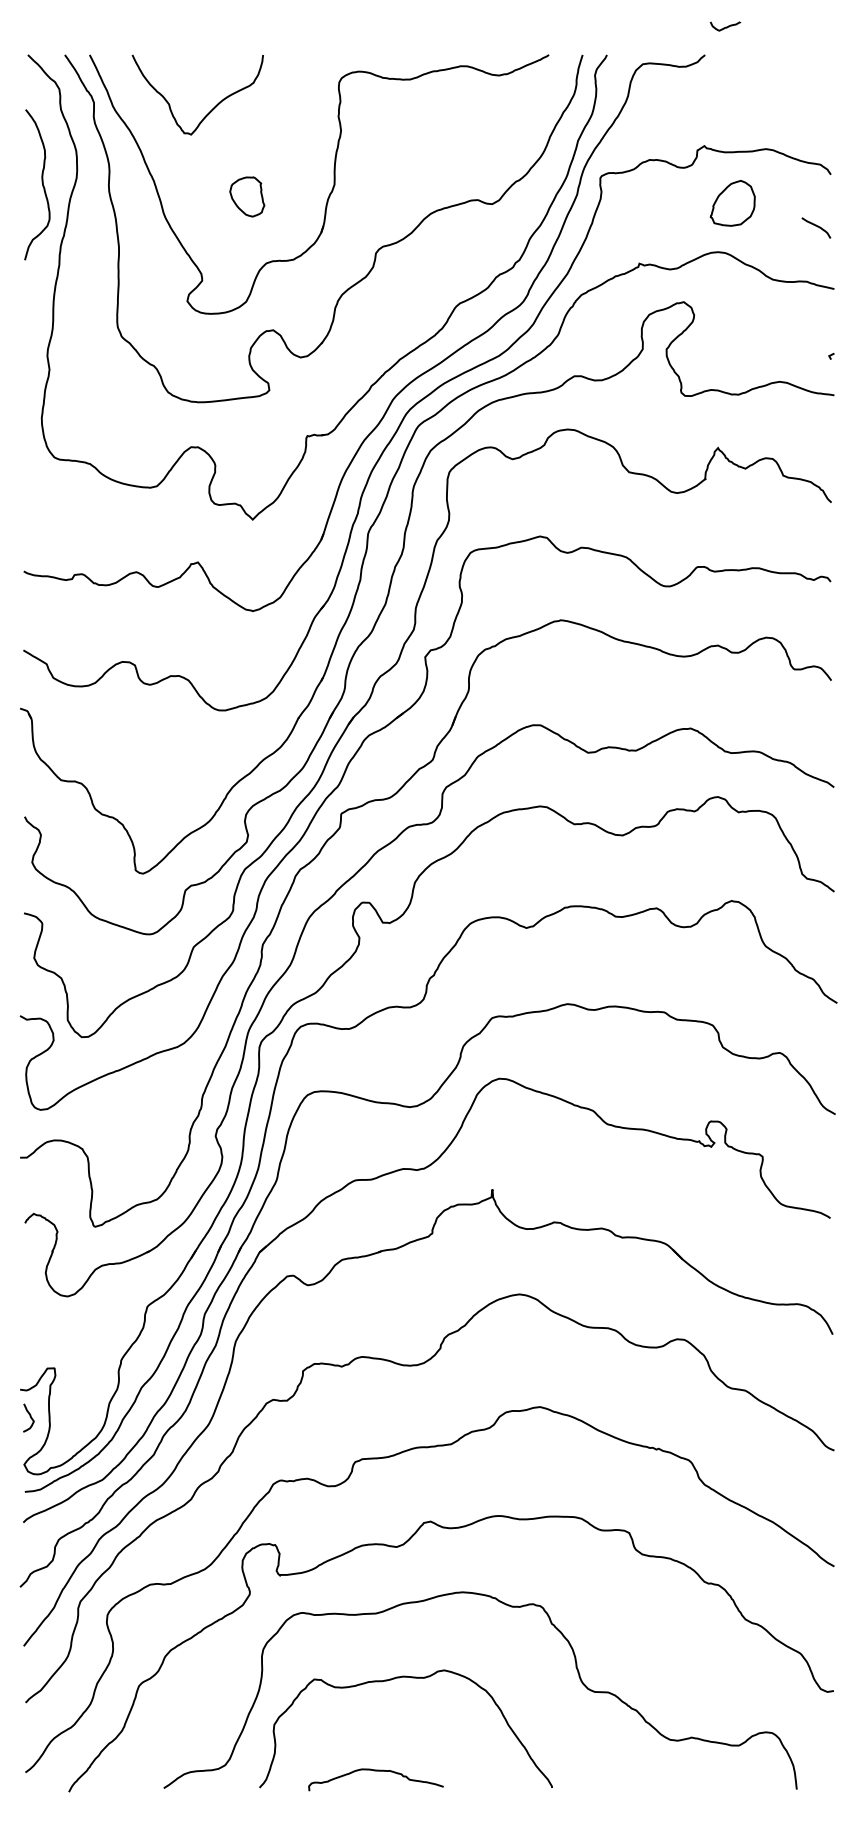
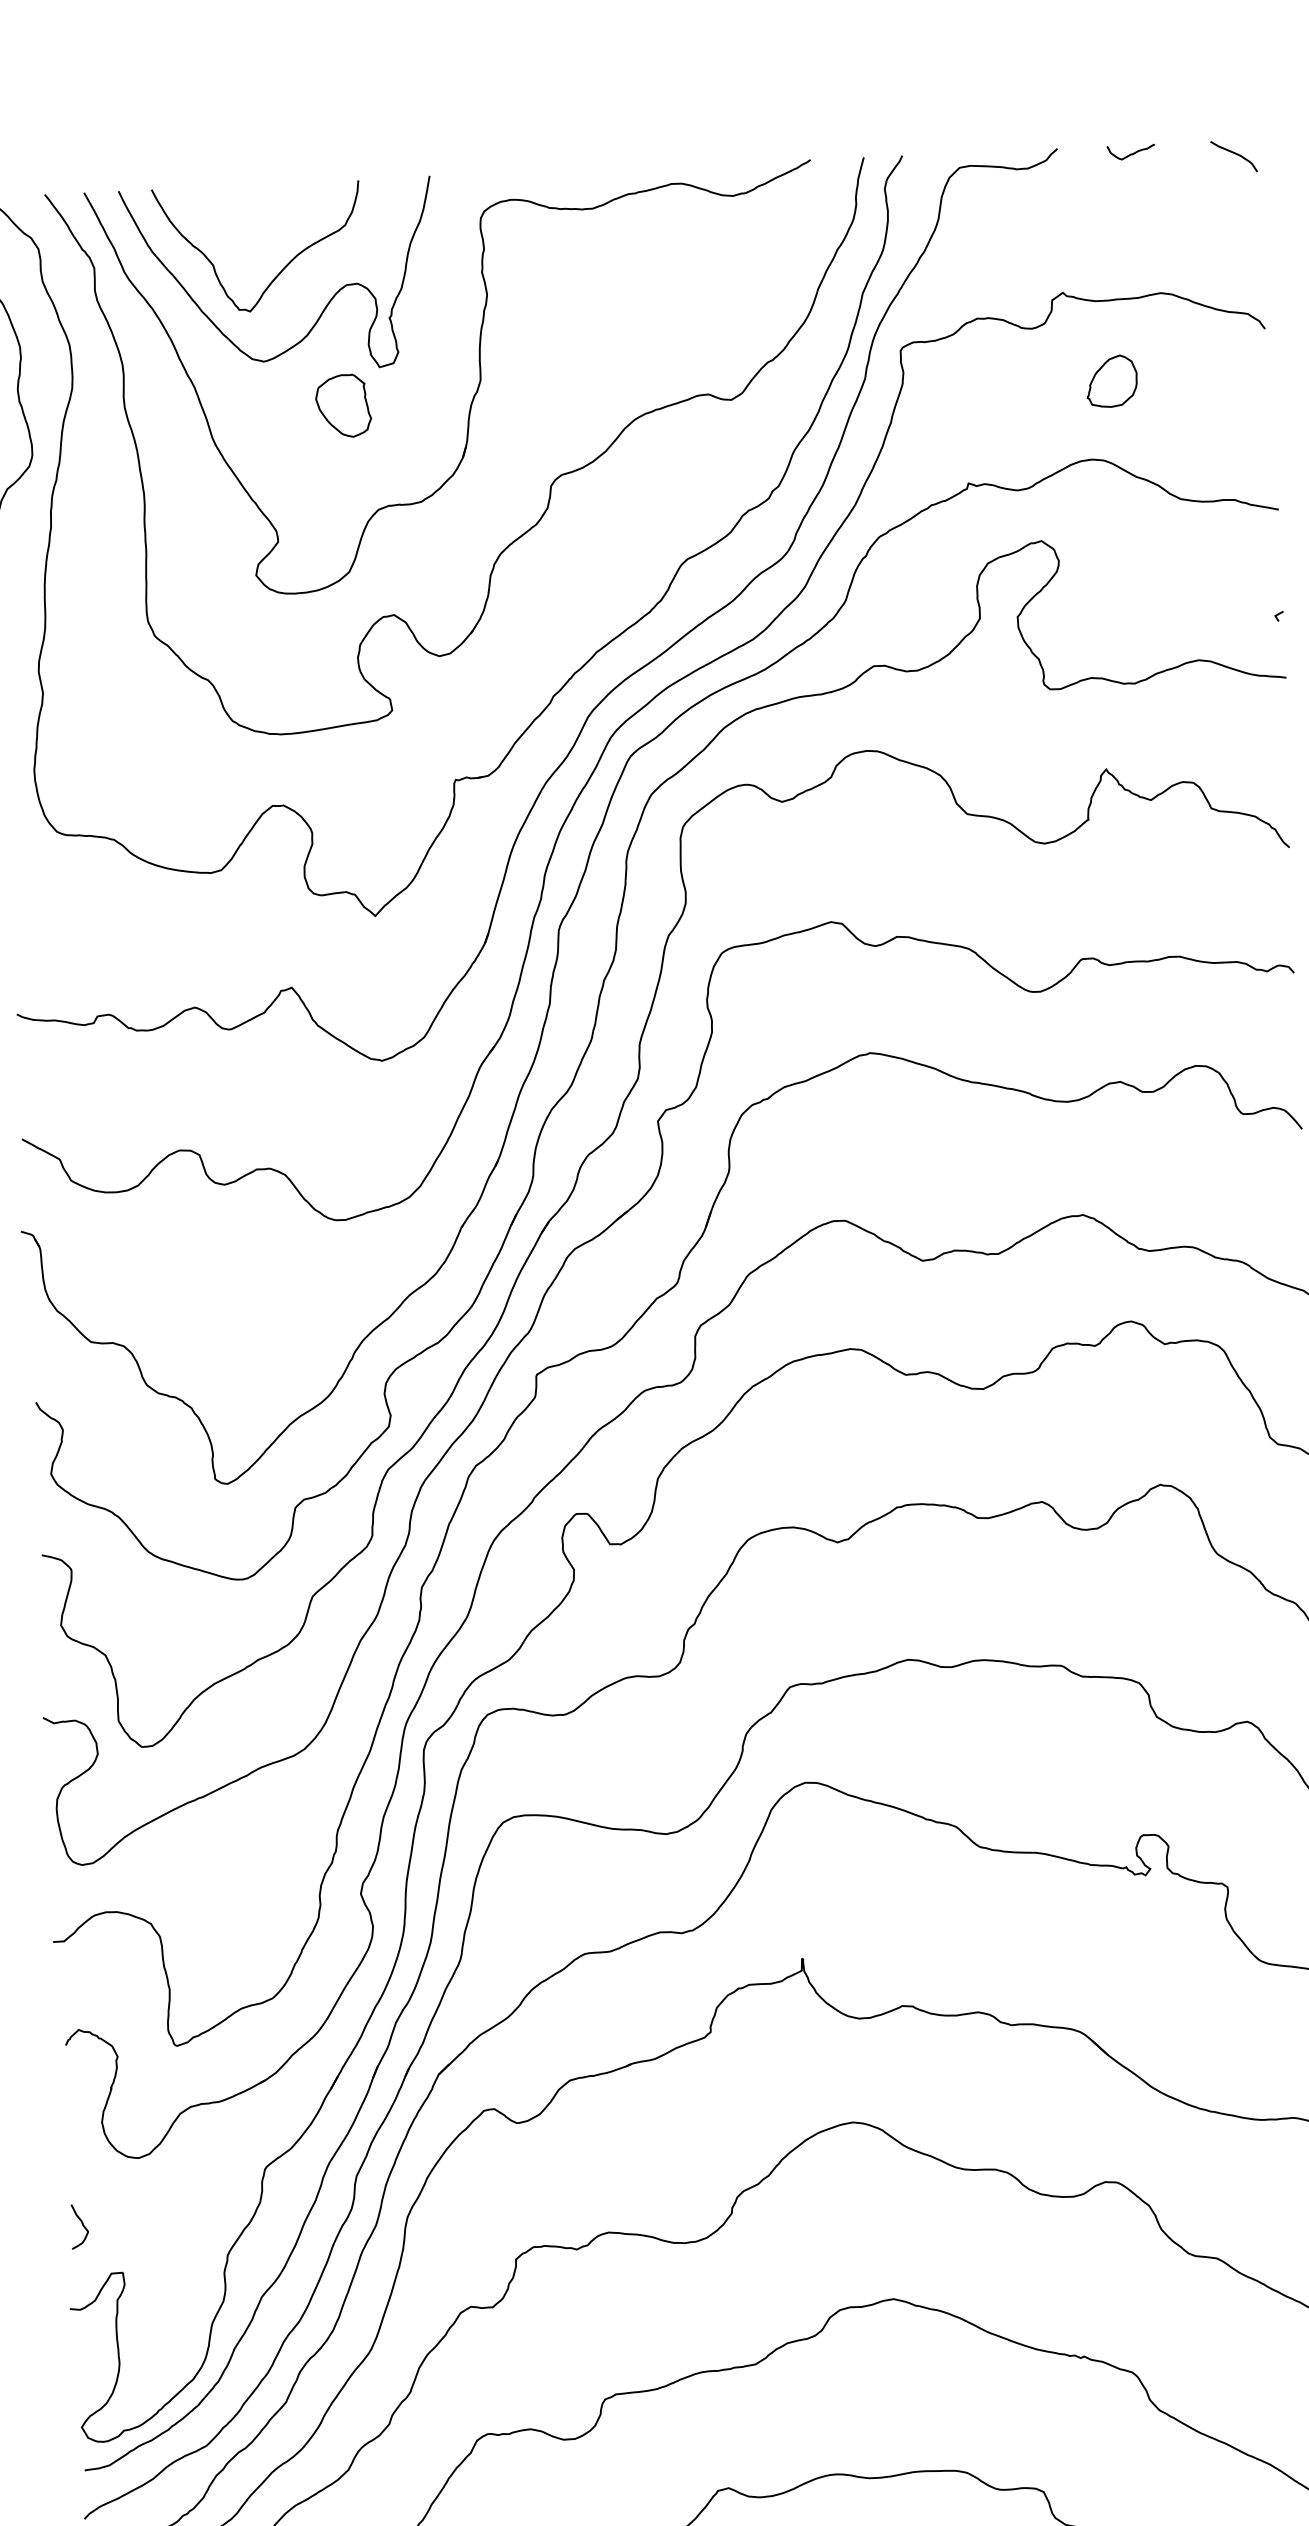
curve: (725, 26) -> (1131, 152), moved
curve: (237, 134) -> (323, 307), added
part: (732, 203) -> (1111, 381), size x0.71
curve: (816, 226) -> (1234, 154), moved
curve: (29, 1416) -> (80, 2224), moved

